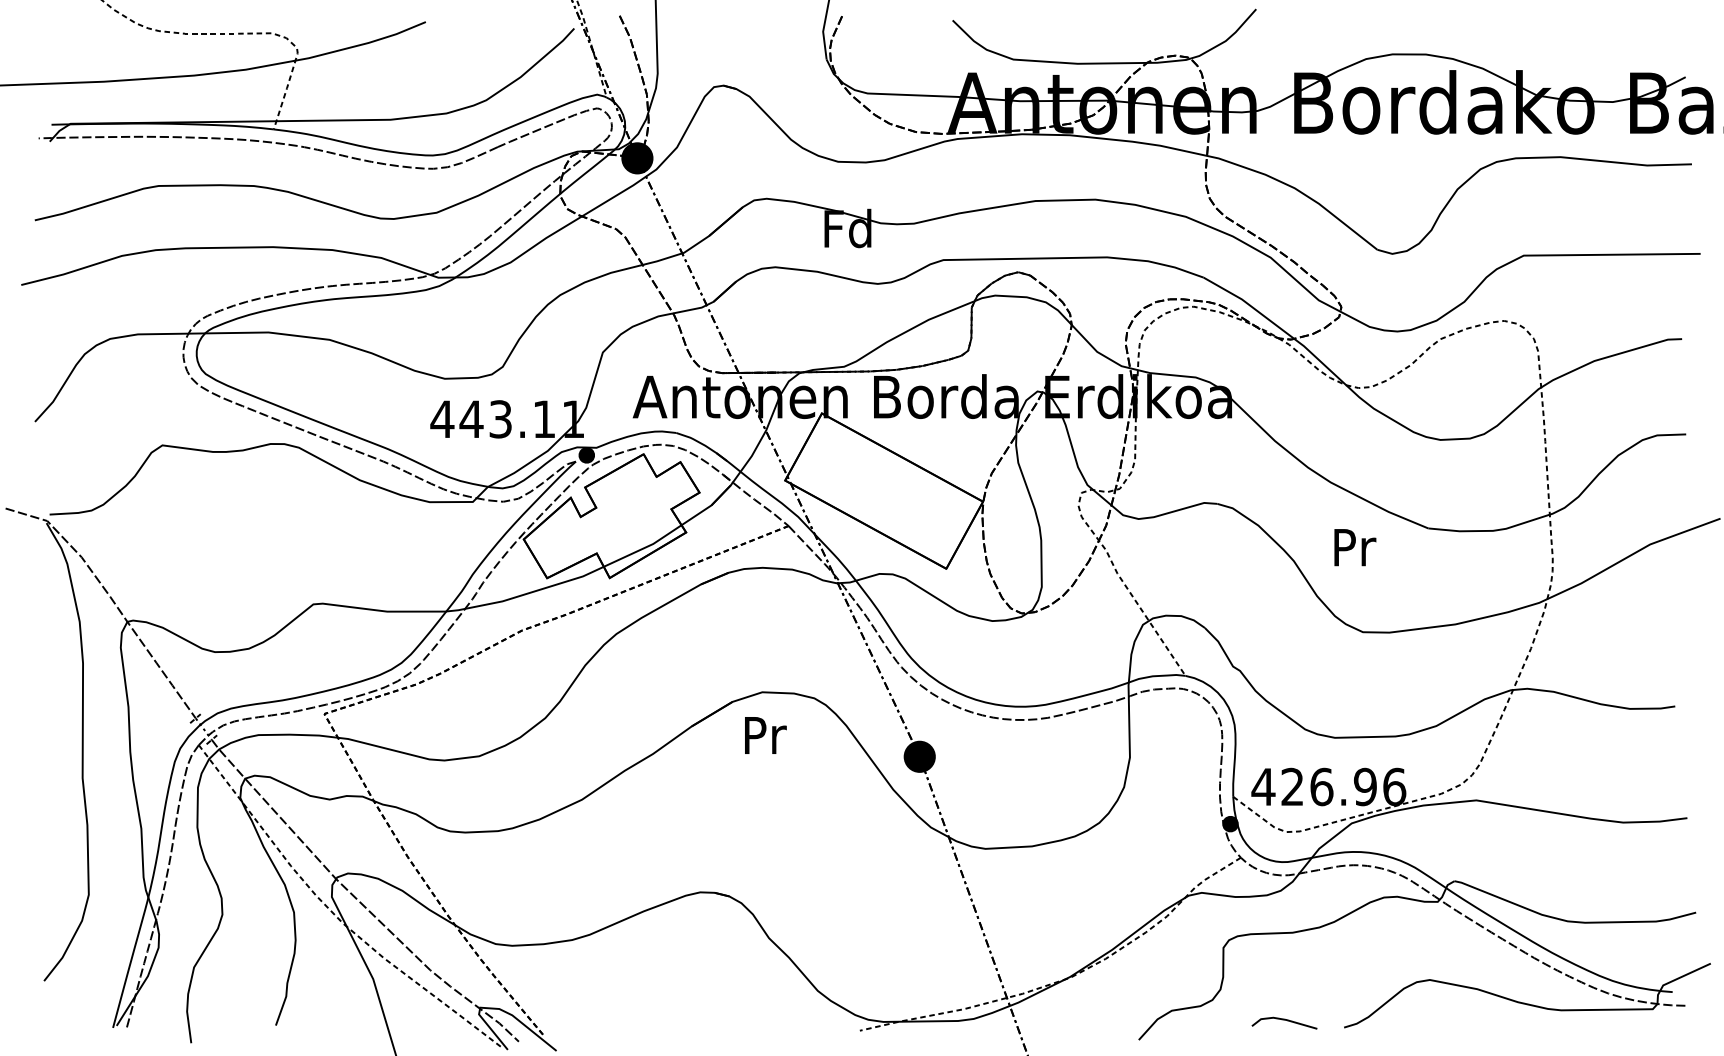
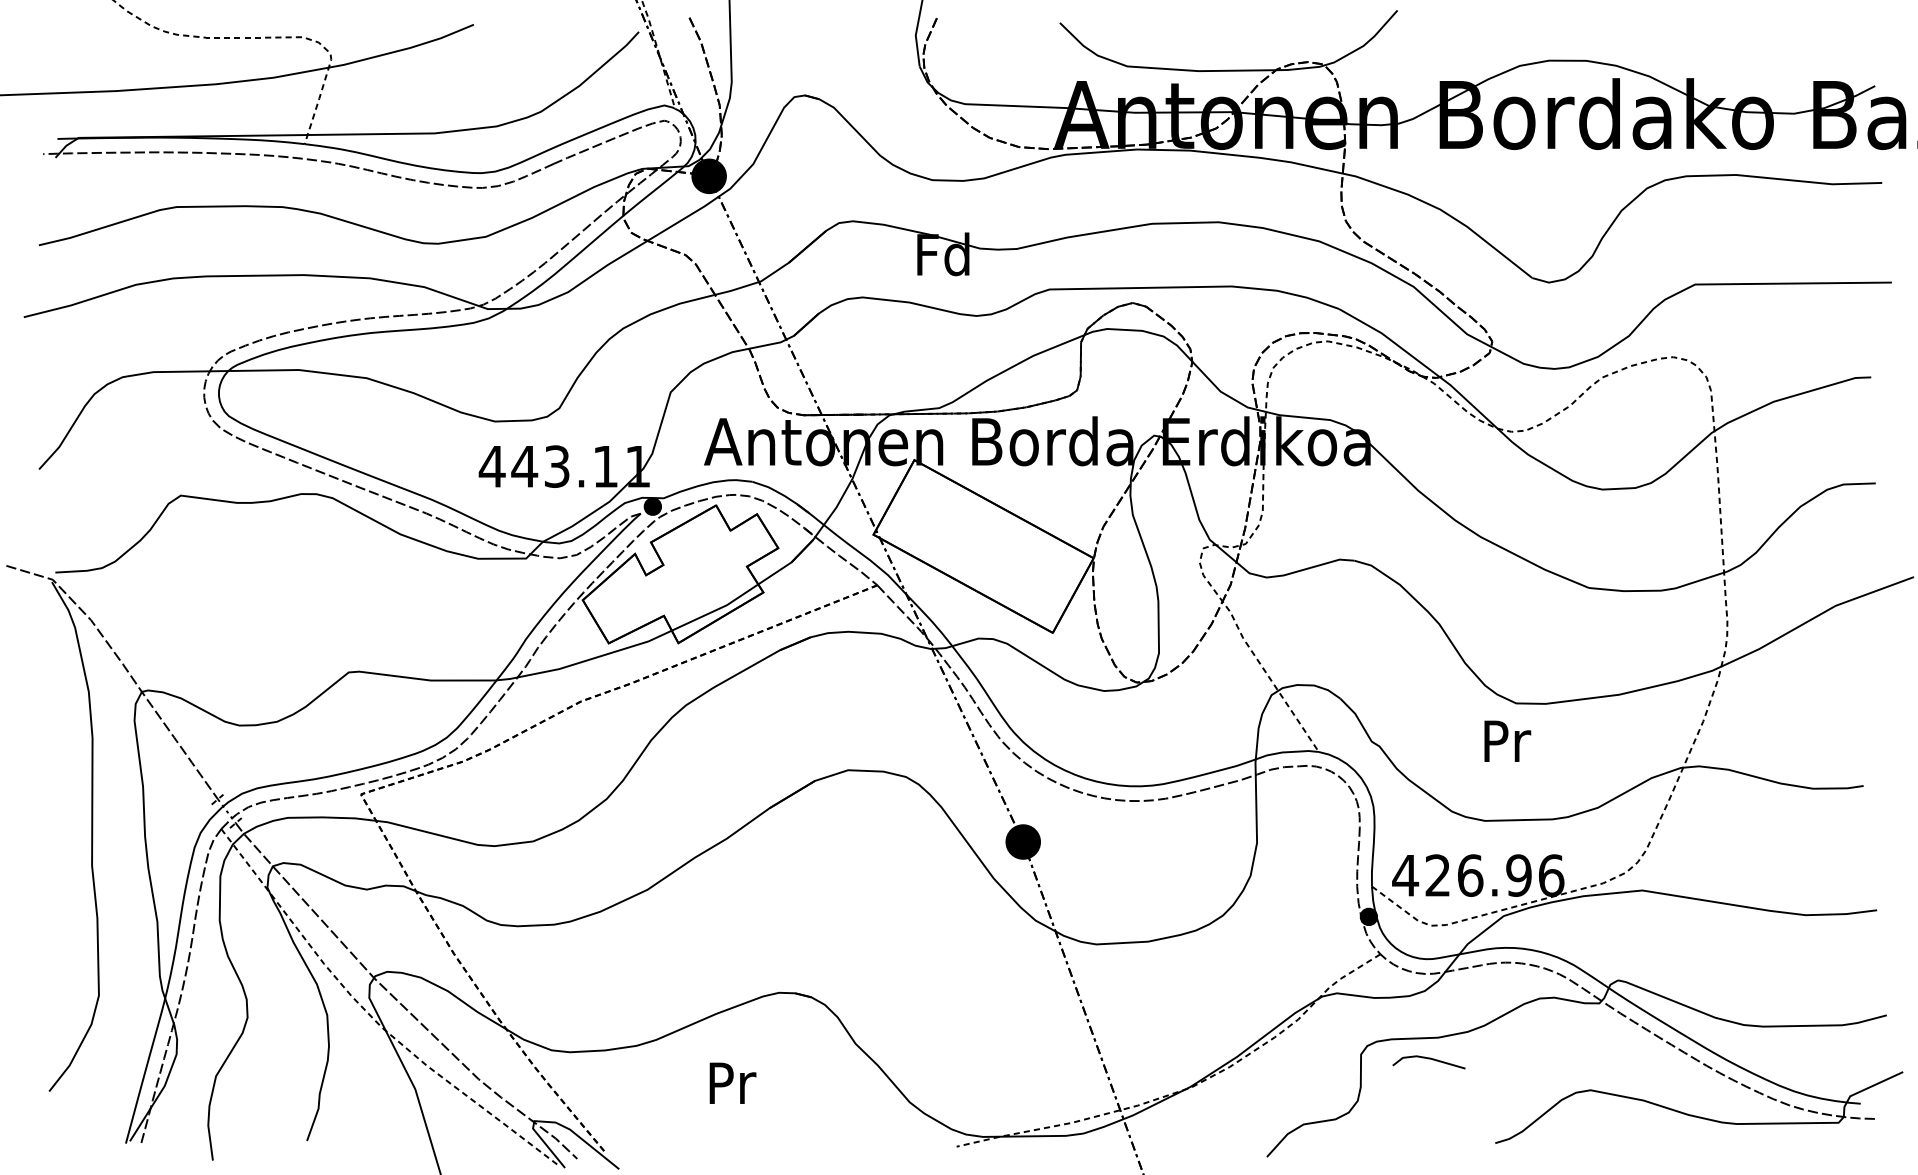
text: (1355, 546) -> (1507, 740), moved
text: (765, 734) -> (732, 1082), moved
line: (1284, 1020) -> (1428, 1059), moved

